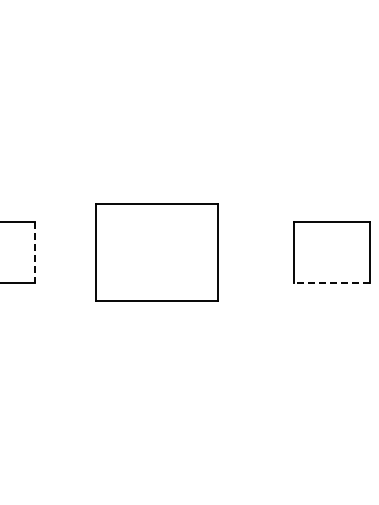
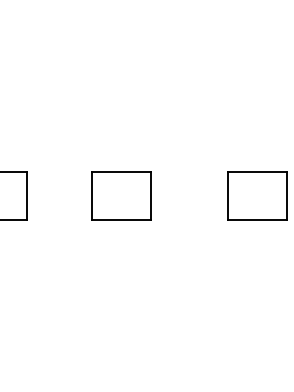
line: (35, 252) -> (27, 196), dashed -> solid
part: (156, 252) -> (121, 196), size x0.62
line: (331, 282) -> (257, 219), dashed -> solid

